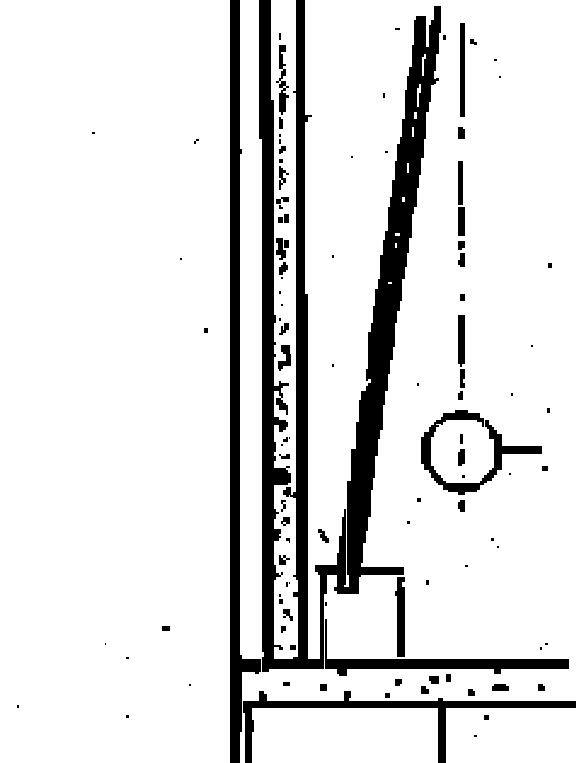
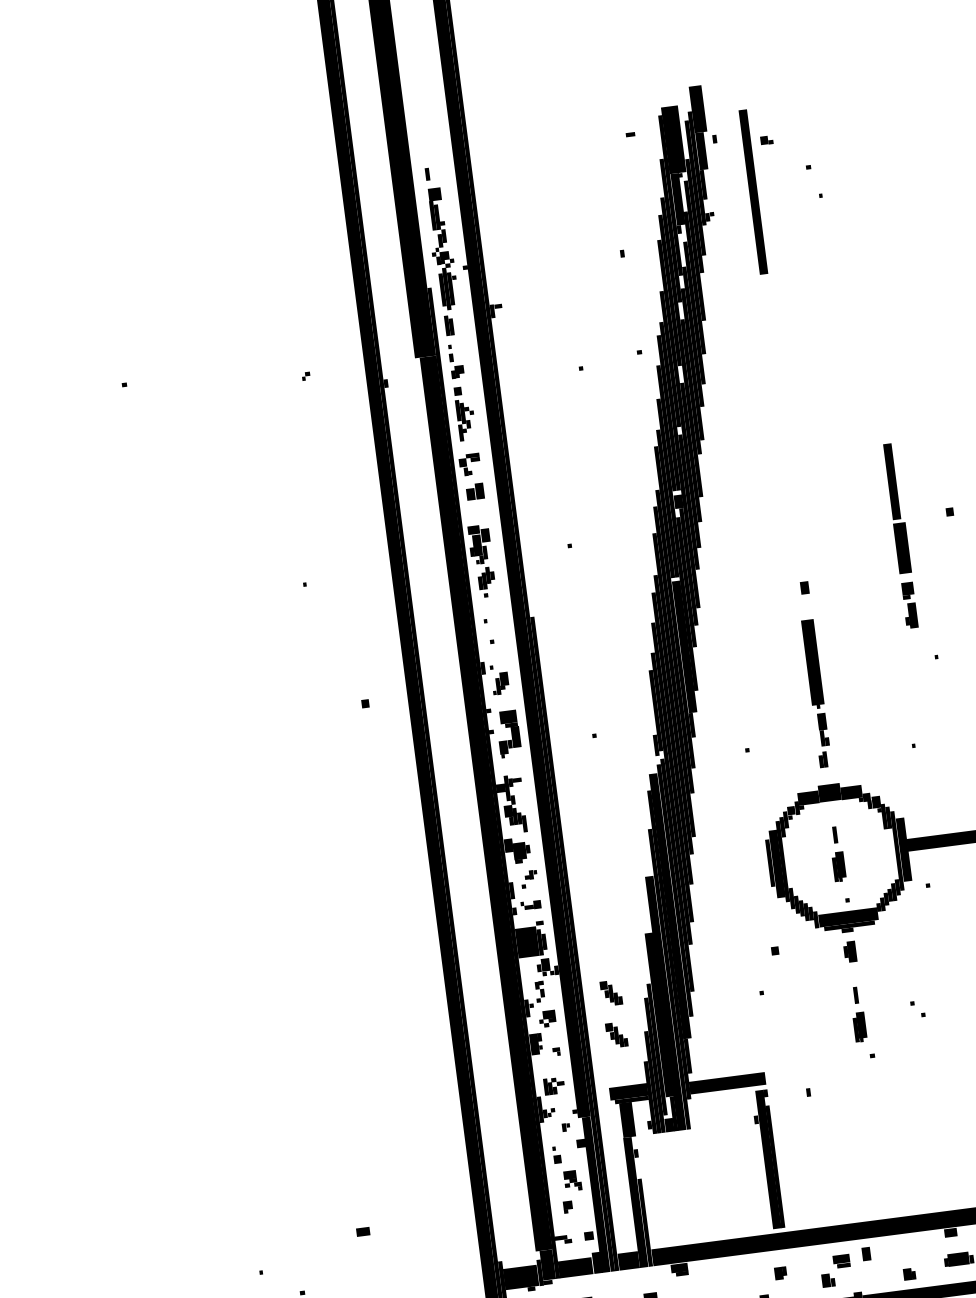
part: (461, 132) -> (766, 300), removed
part: (461, 213) -> (900, 535), moved
part: (323, 511) -> (611, 992), added
part: (461, 541) -> (858, 1013), added

